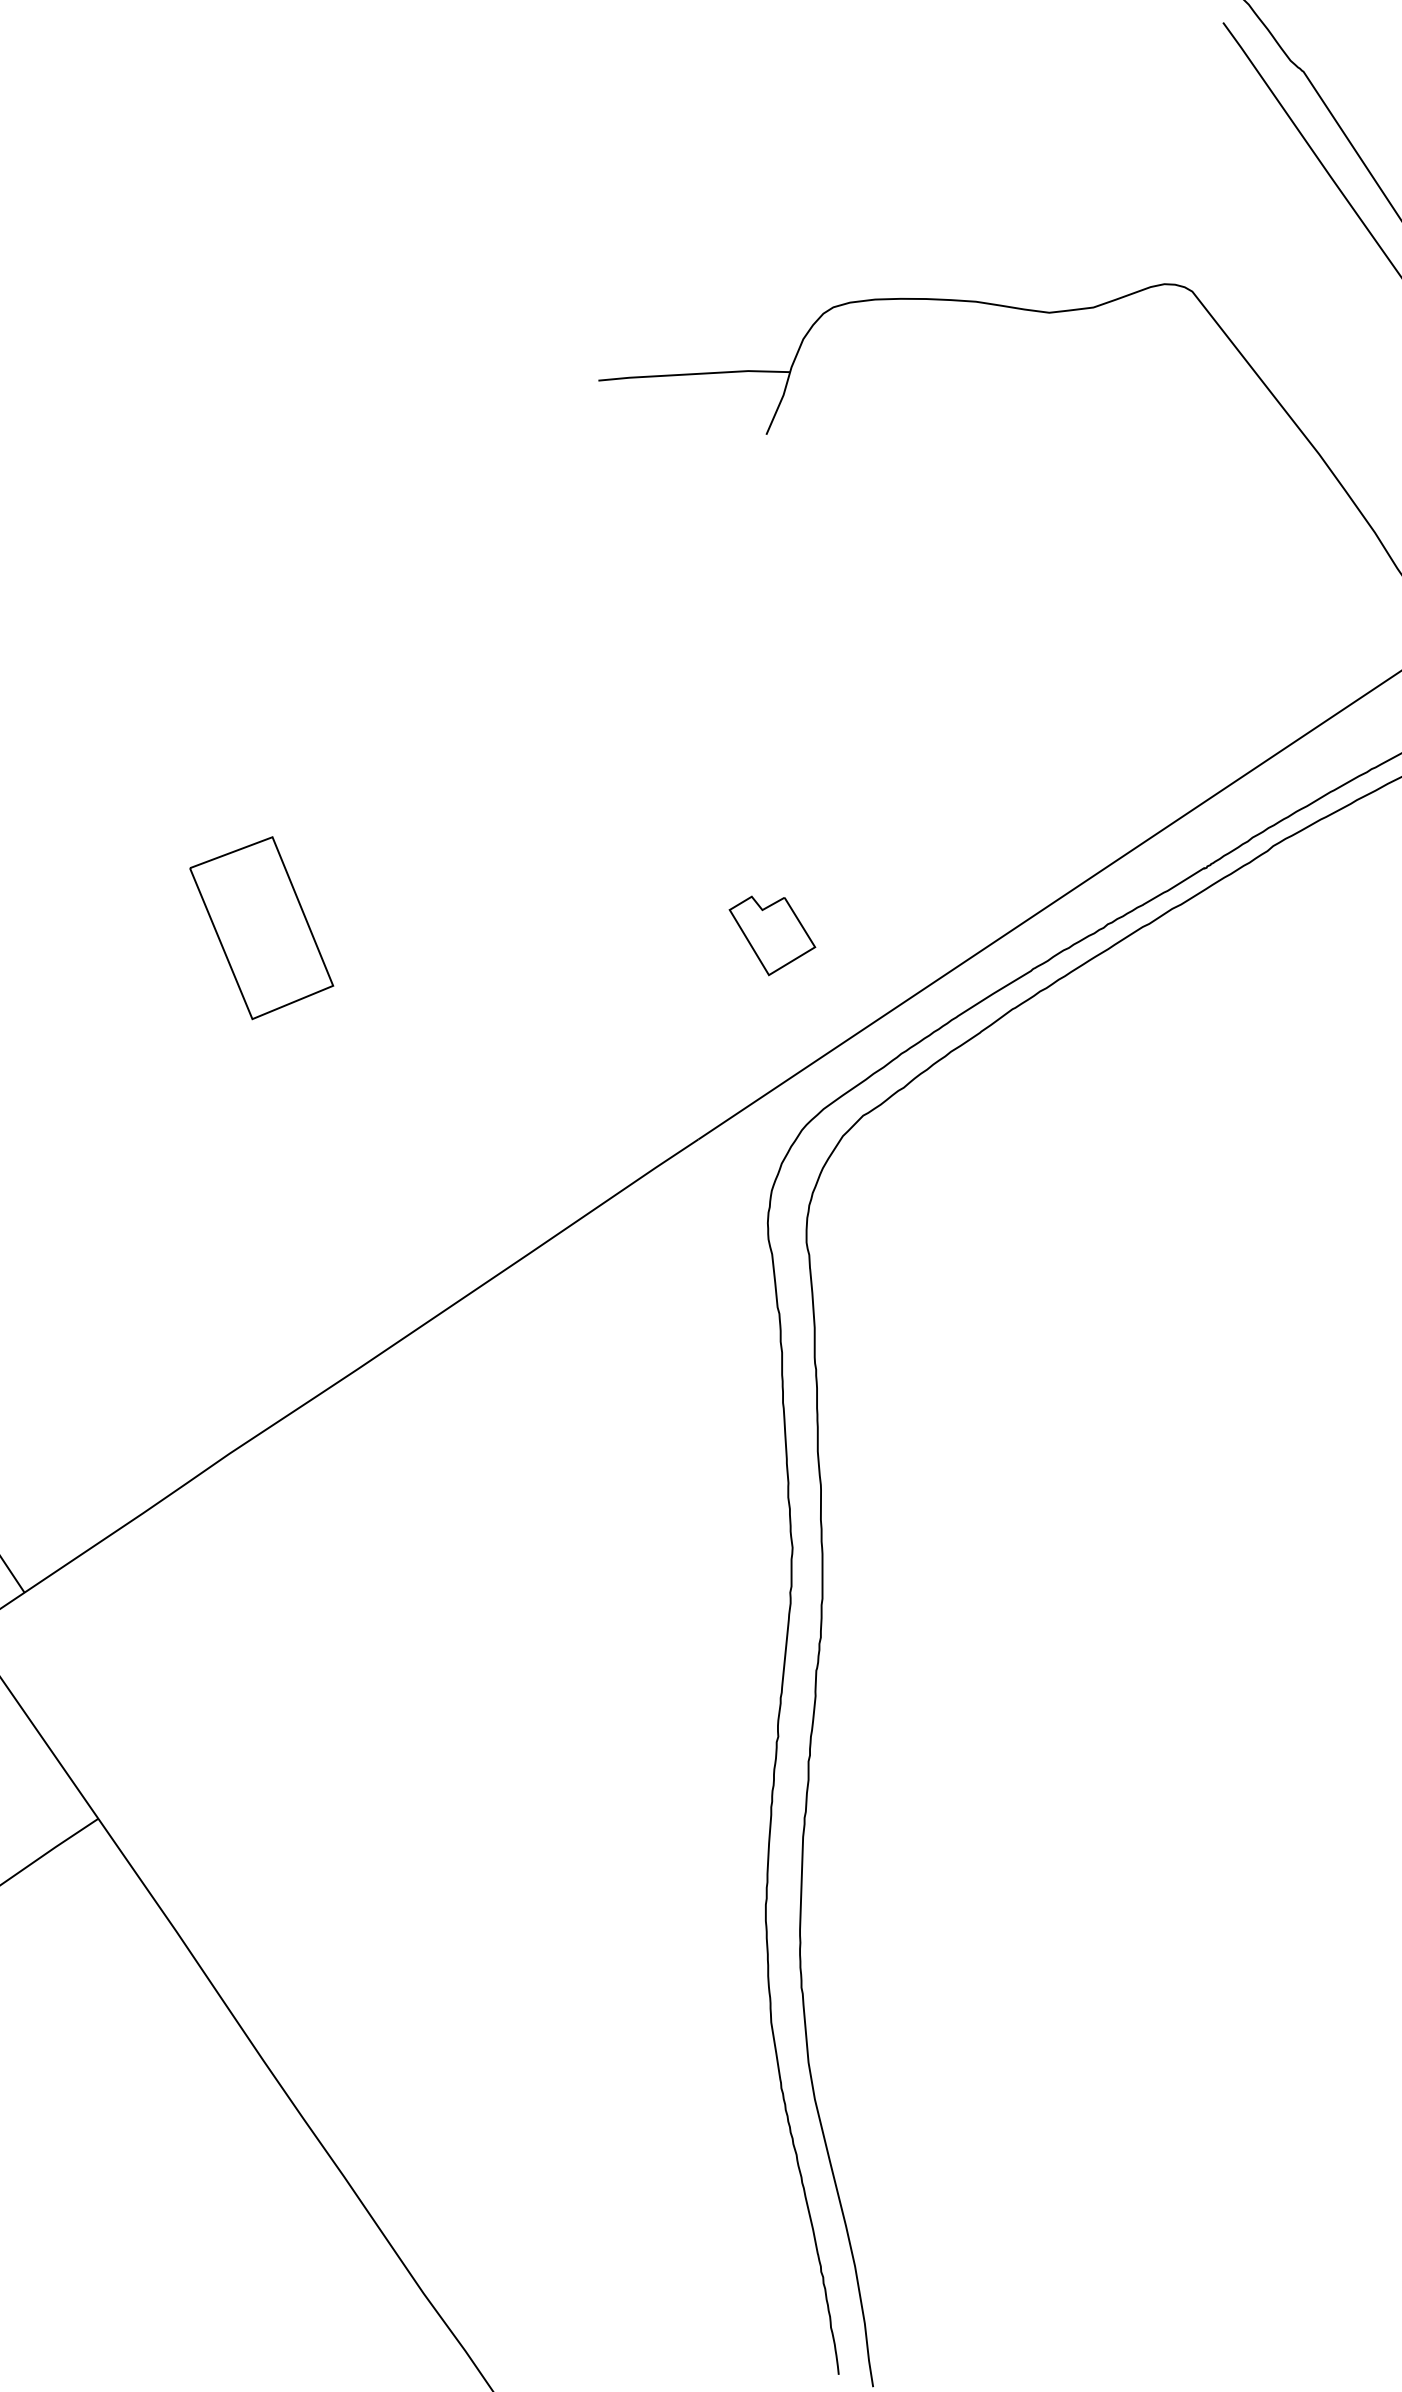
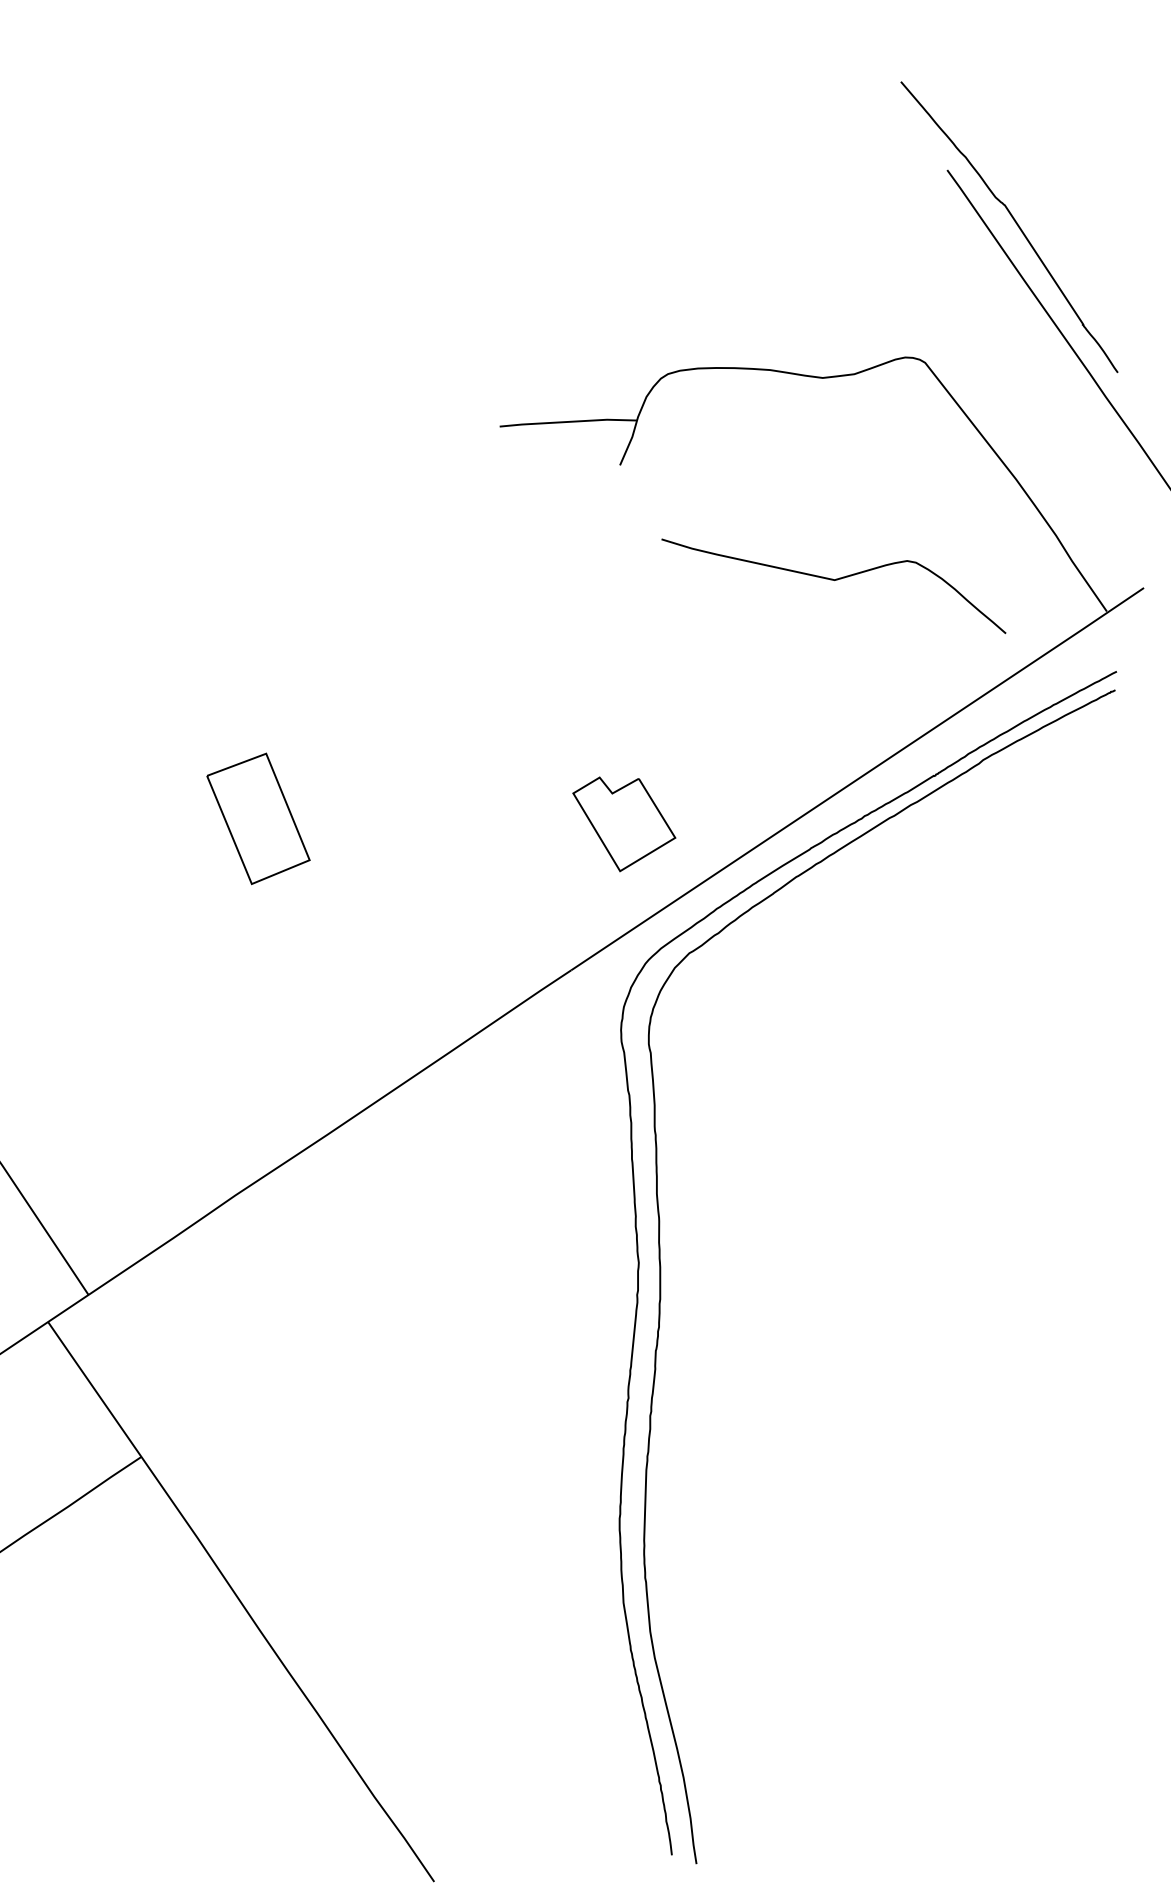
curve: (1064, 595) -> (833, 580), added
part: (772, 936) -> (624, 824), size x1.67

